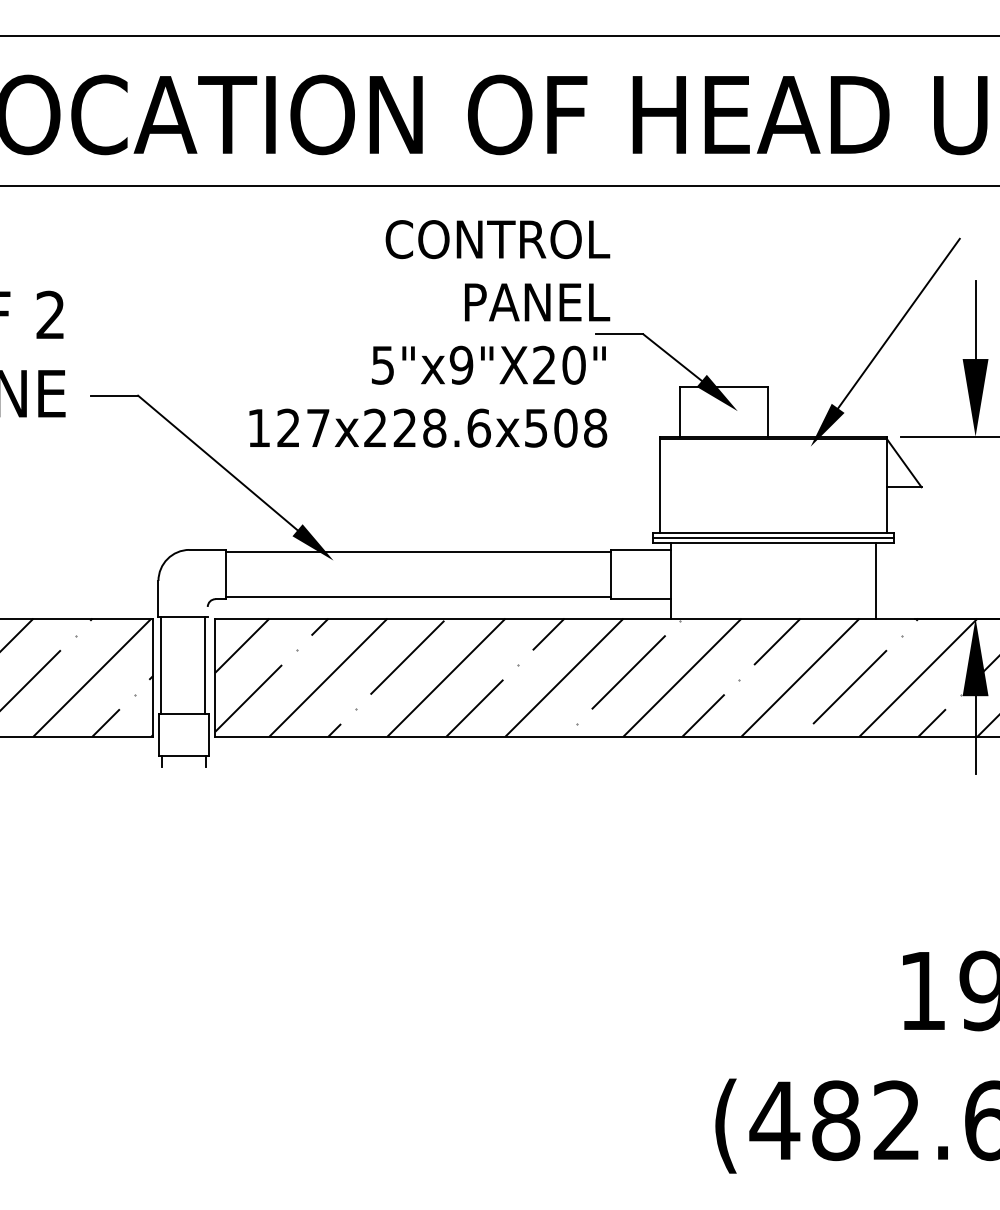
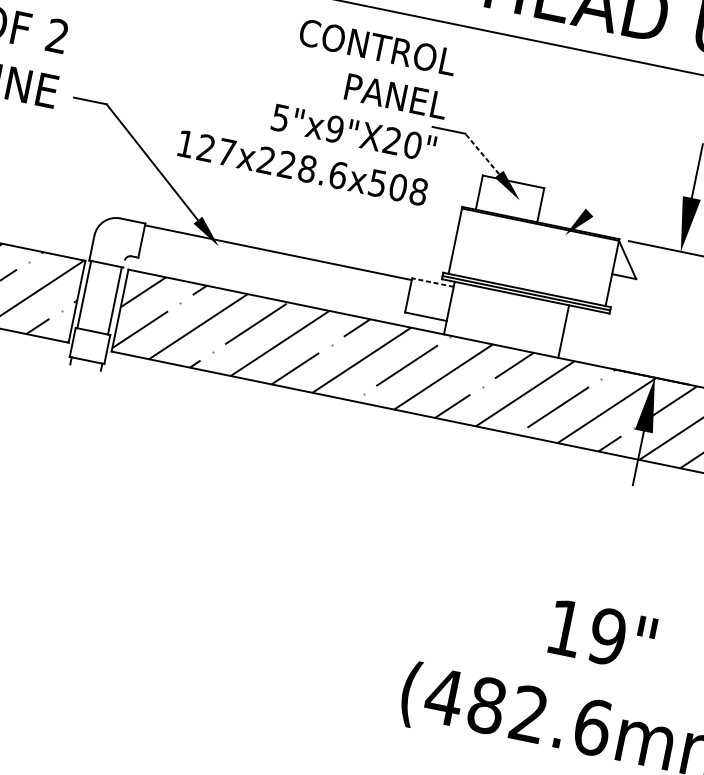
line: (898, 323) -> (643, 162), removed
line: (672, 357) -> (482, 153), solid -> dashed
line: (640, 549) -> (432, 282), solid -> dashed
line: (876, 580) -> (564, 331), moved
line: (417, 596) -> (271, 283), removed

